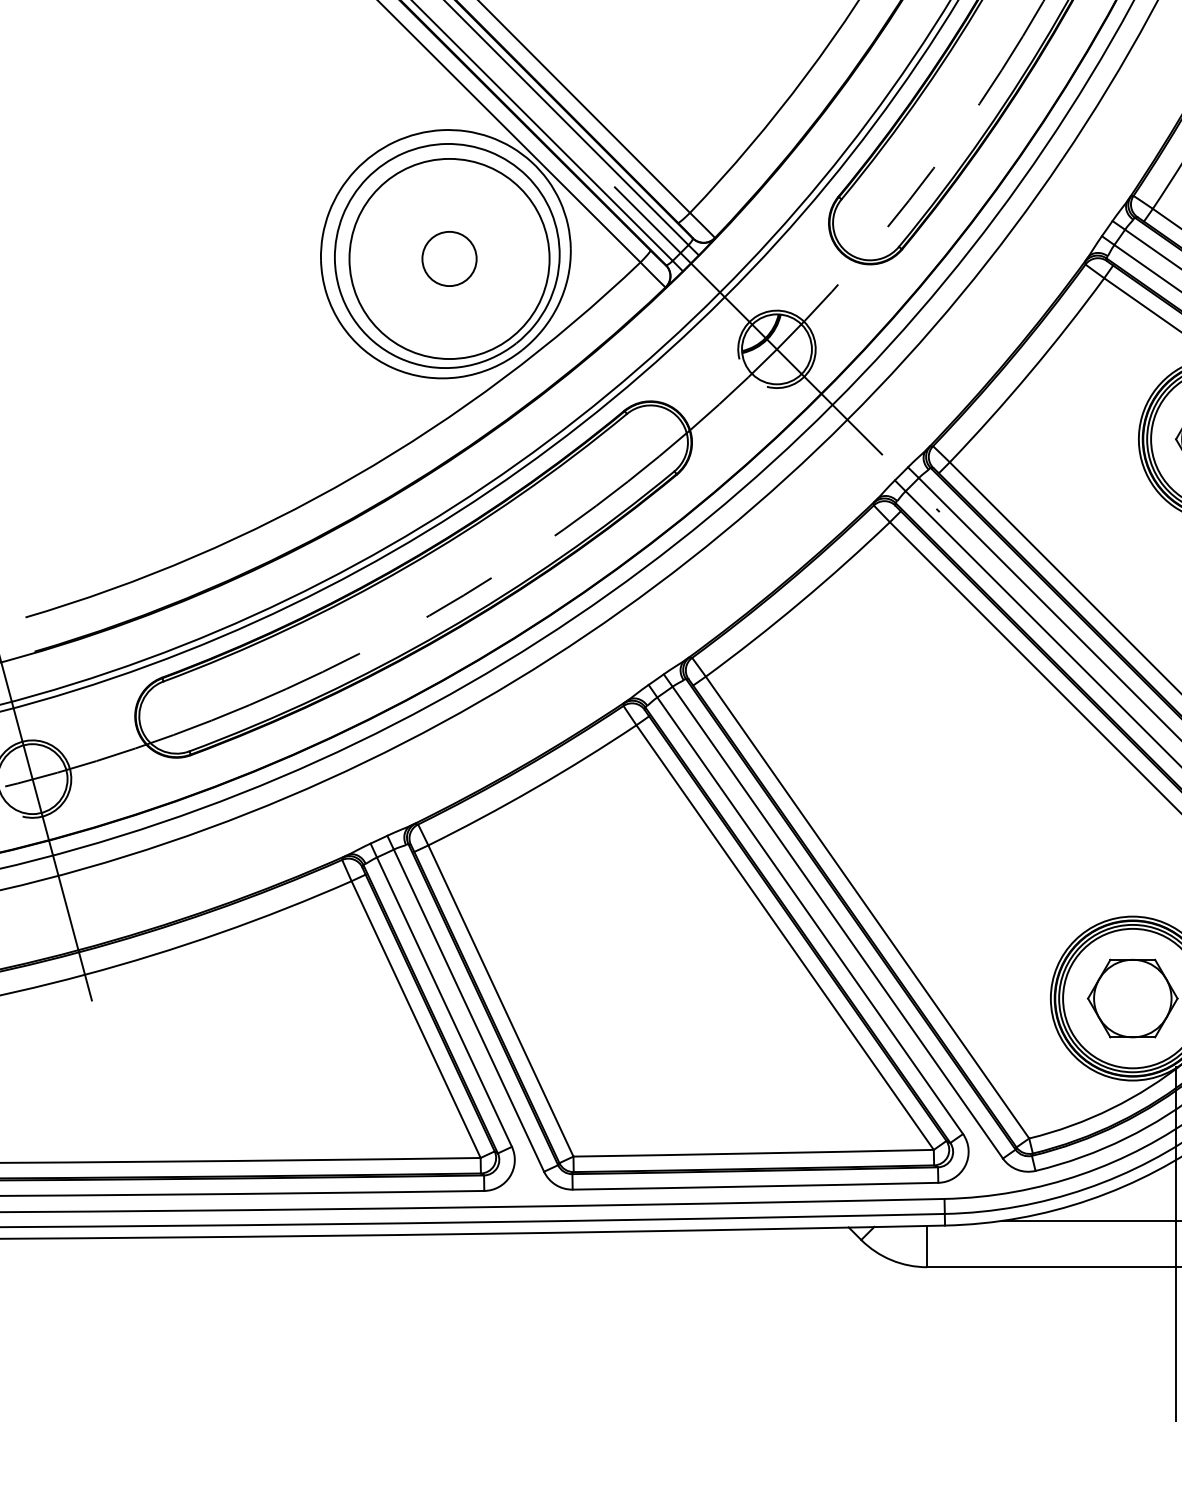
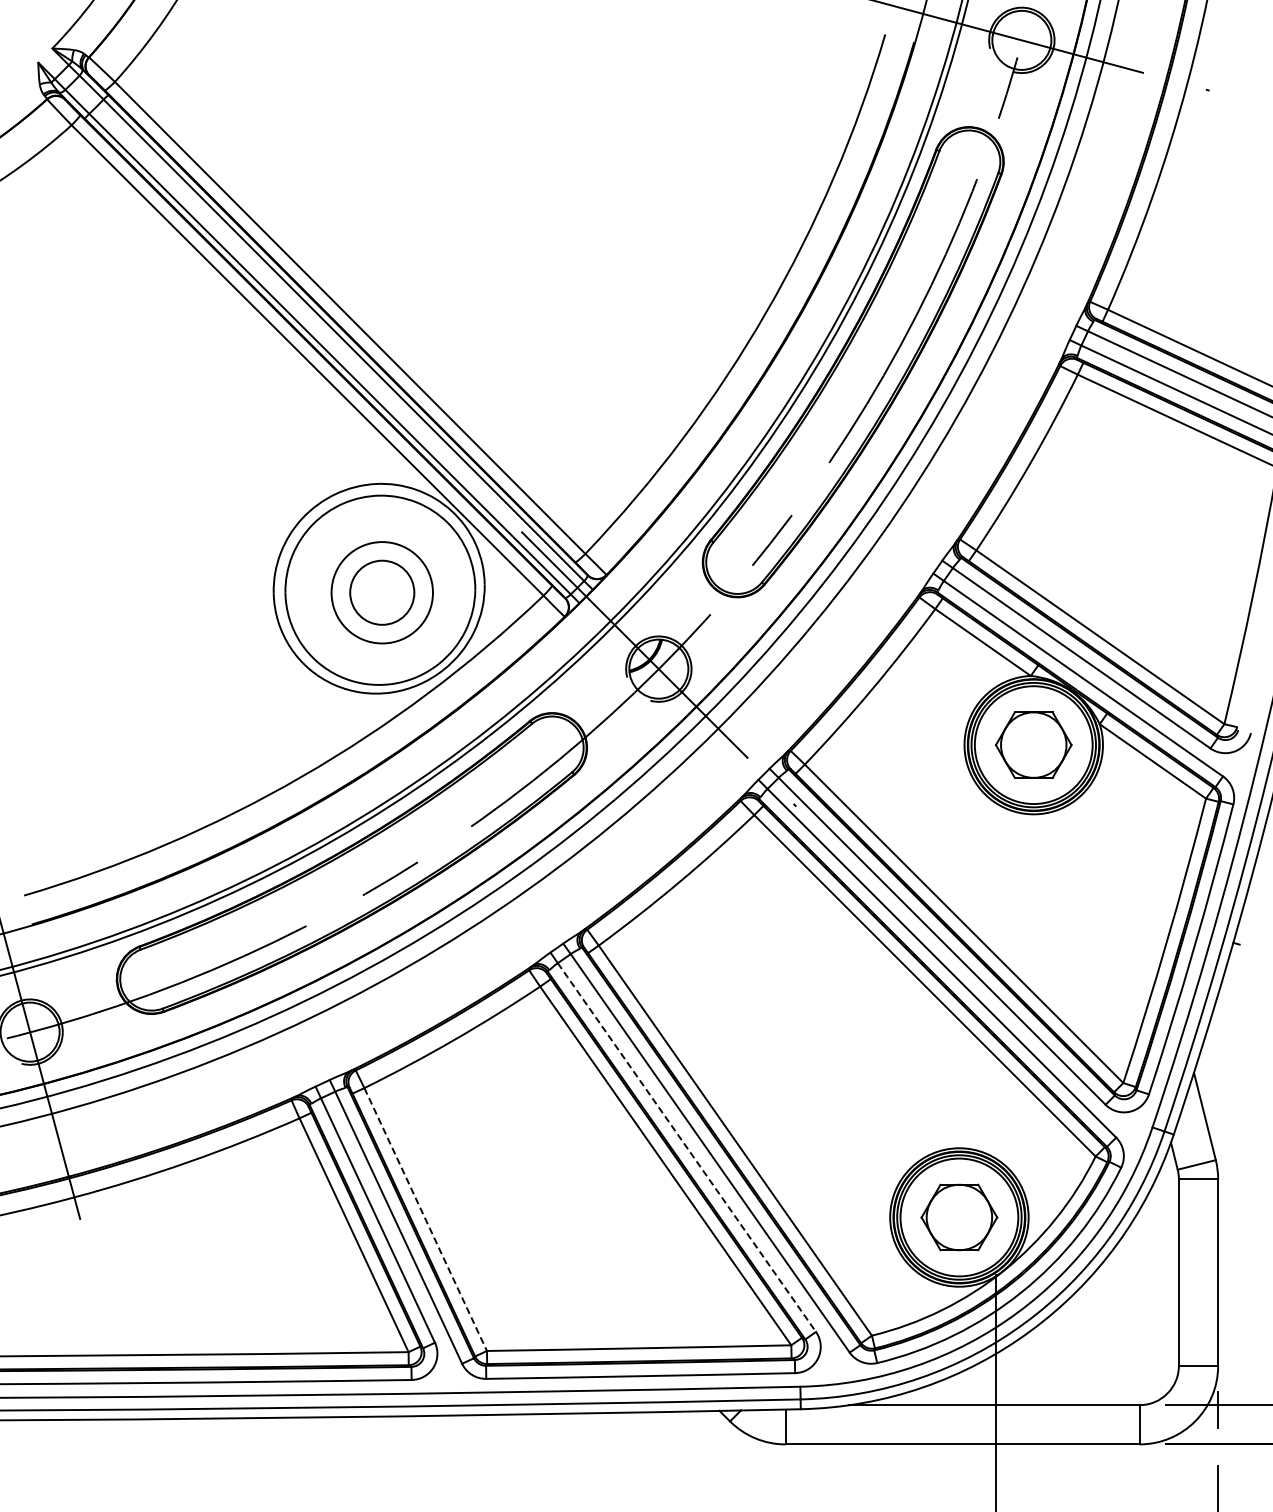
circle: (448, 258) -> (381, 592), size x0.6
circle: (449, 258) -> (382, 592), size x1.4
line: (810, 915) -> (687, 1147), solid -> dashed
line: (500, 1002) -> (425, 1220), solid -> dashed

